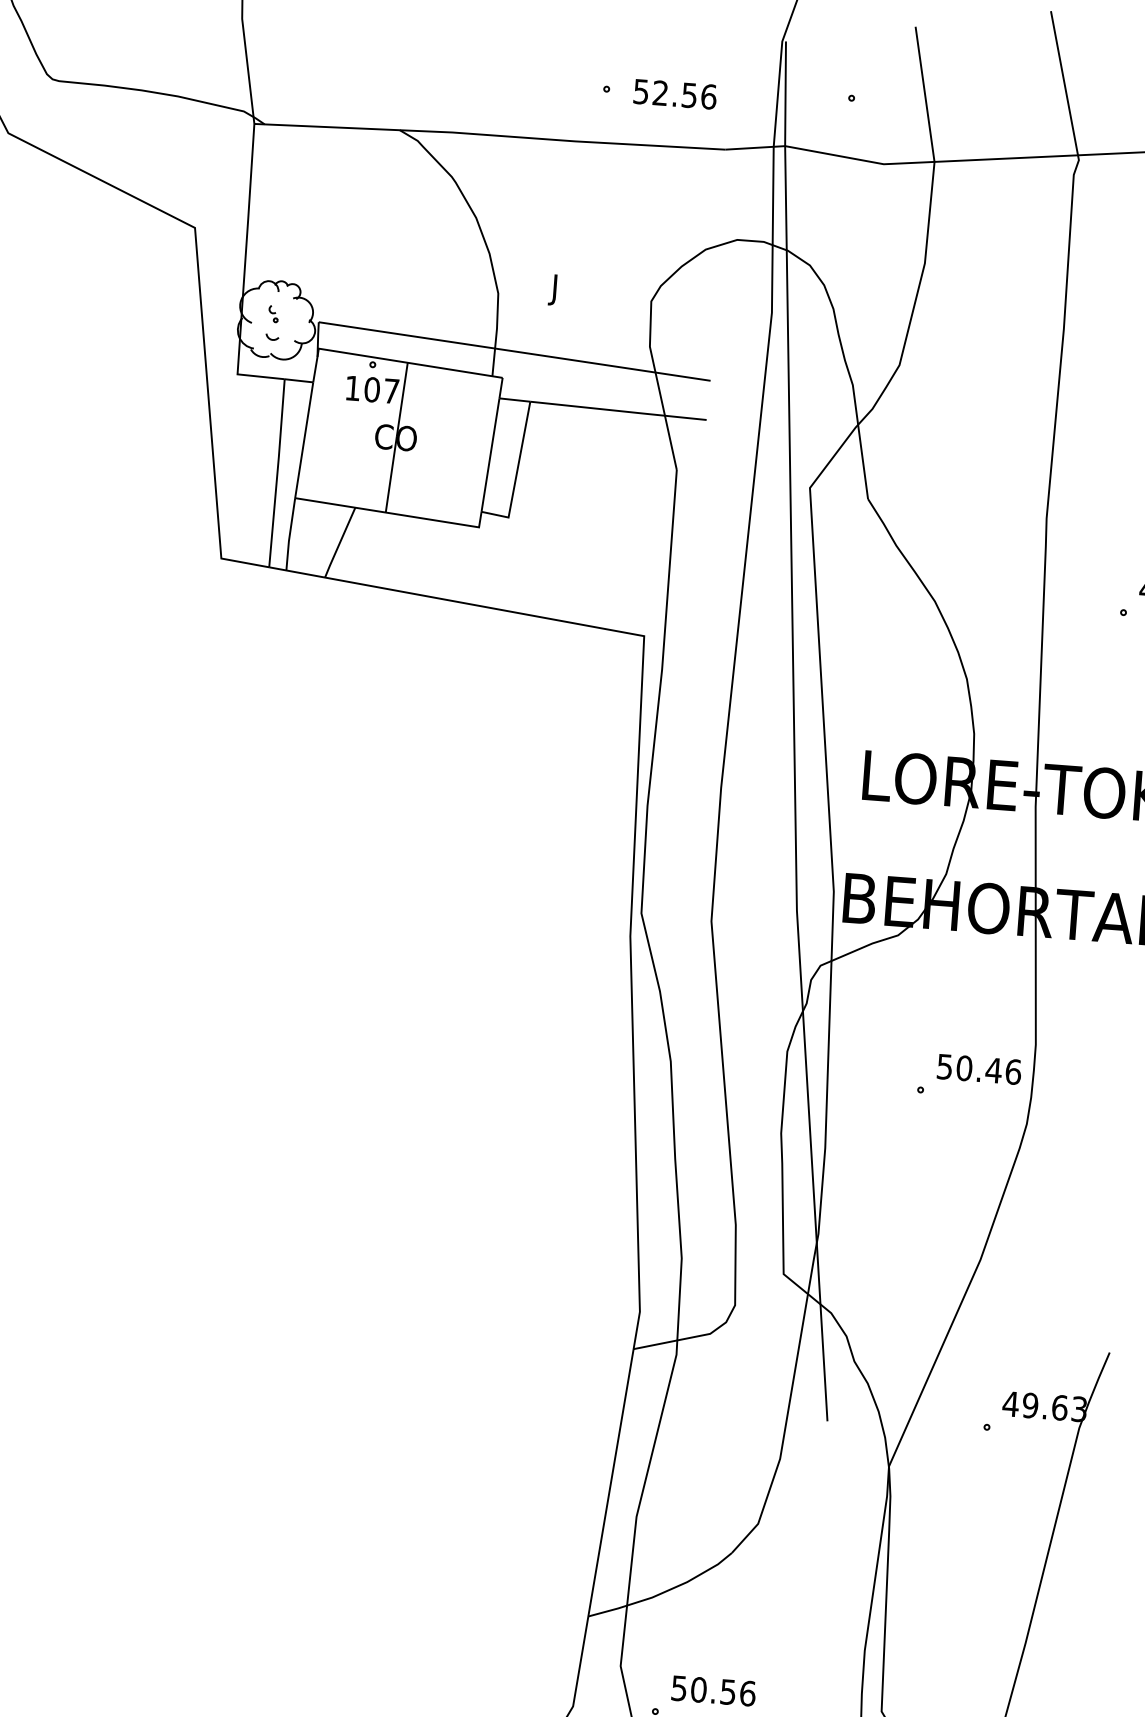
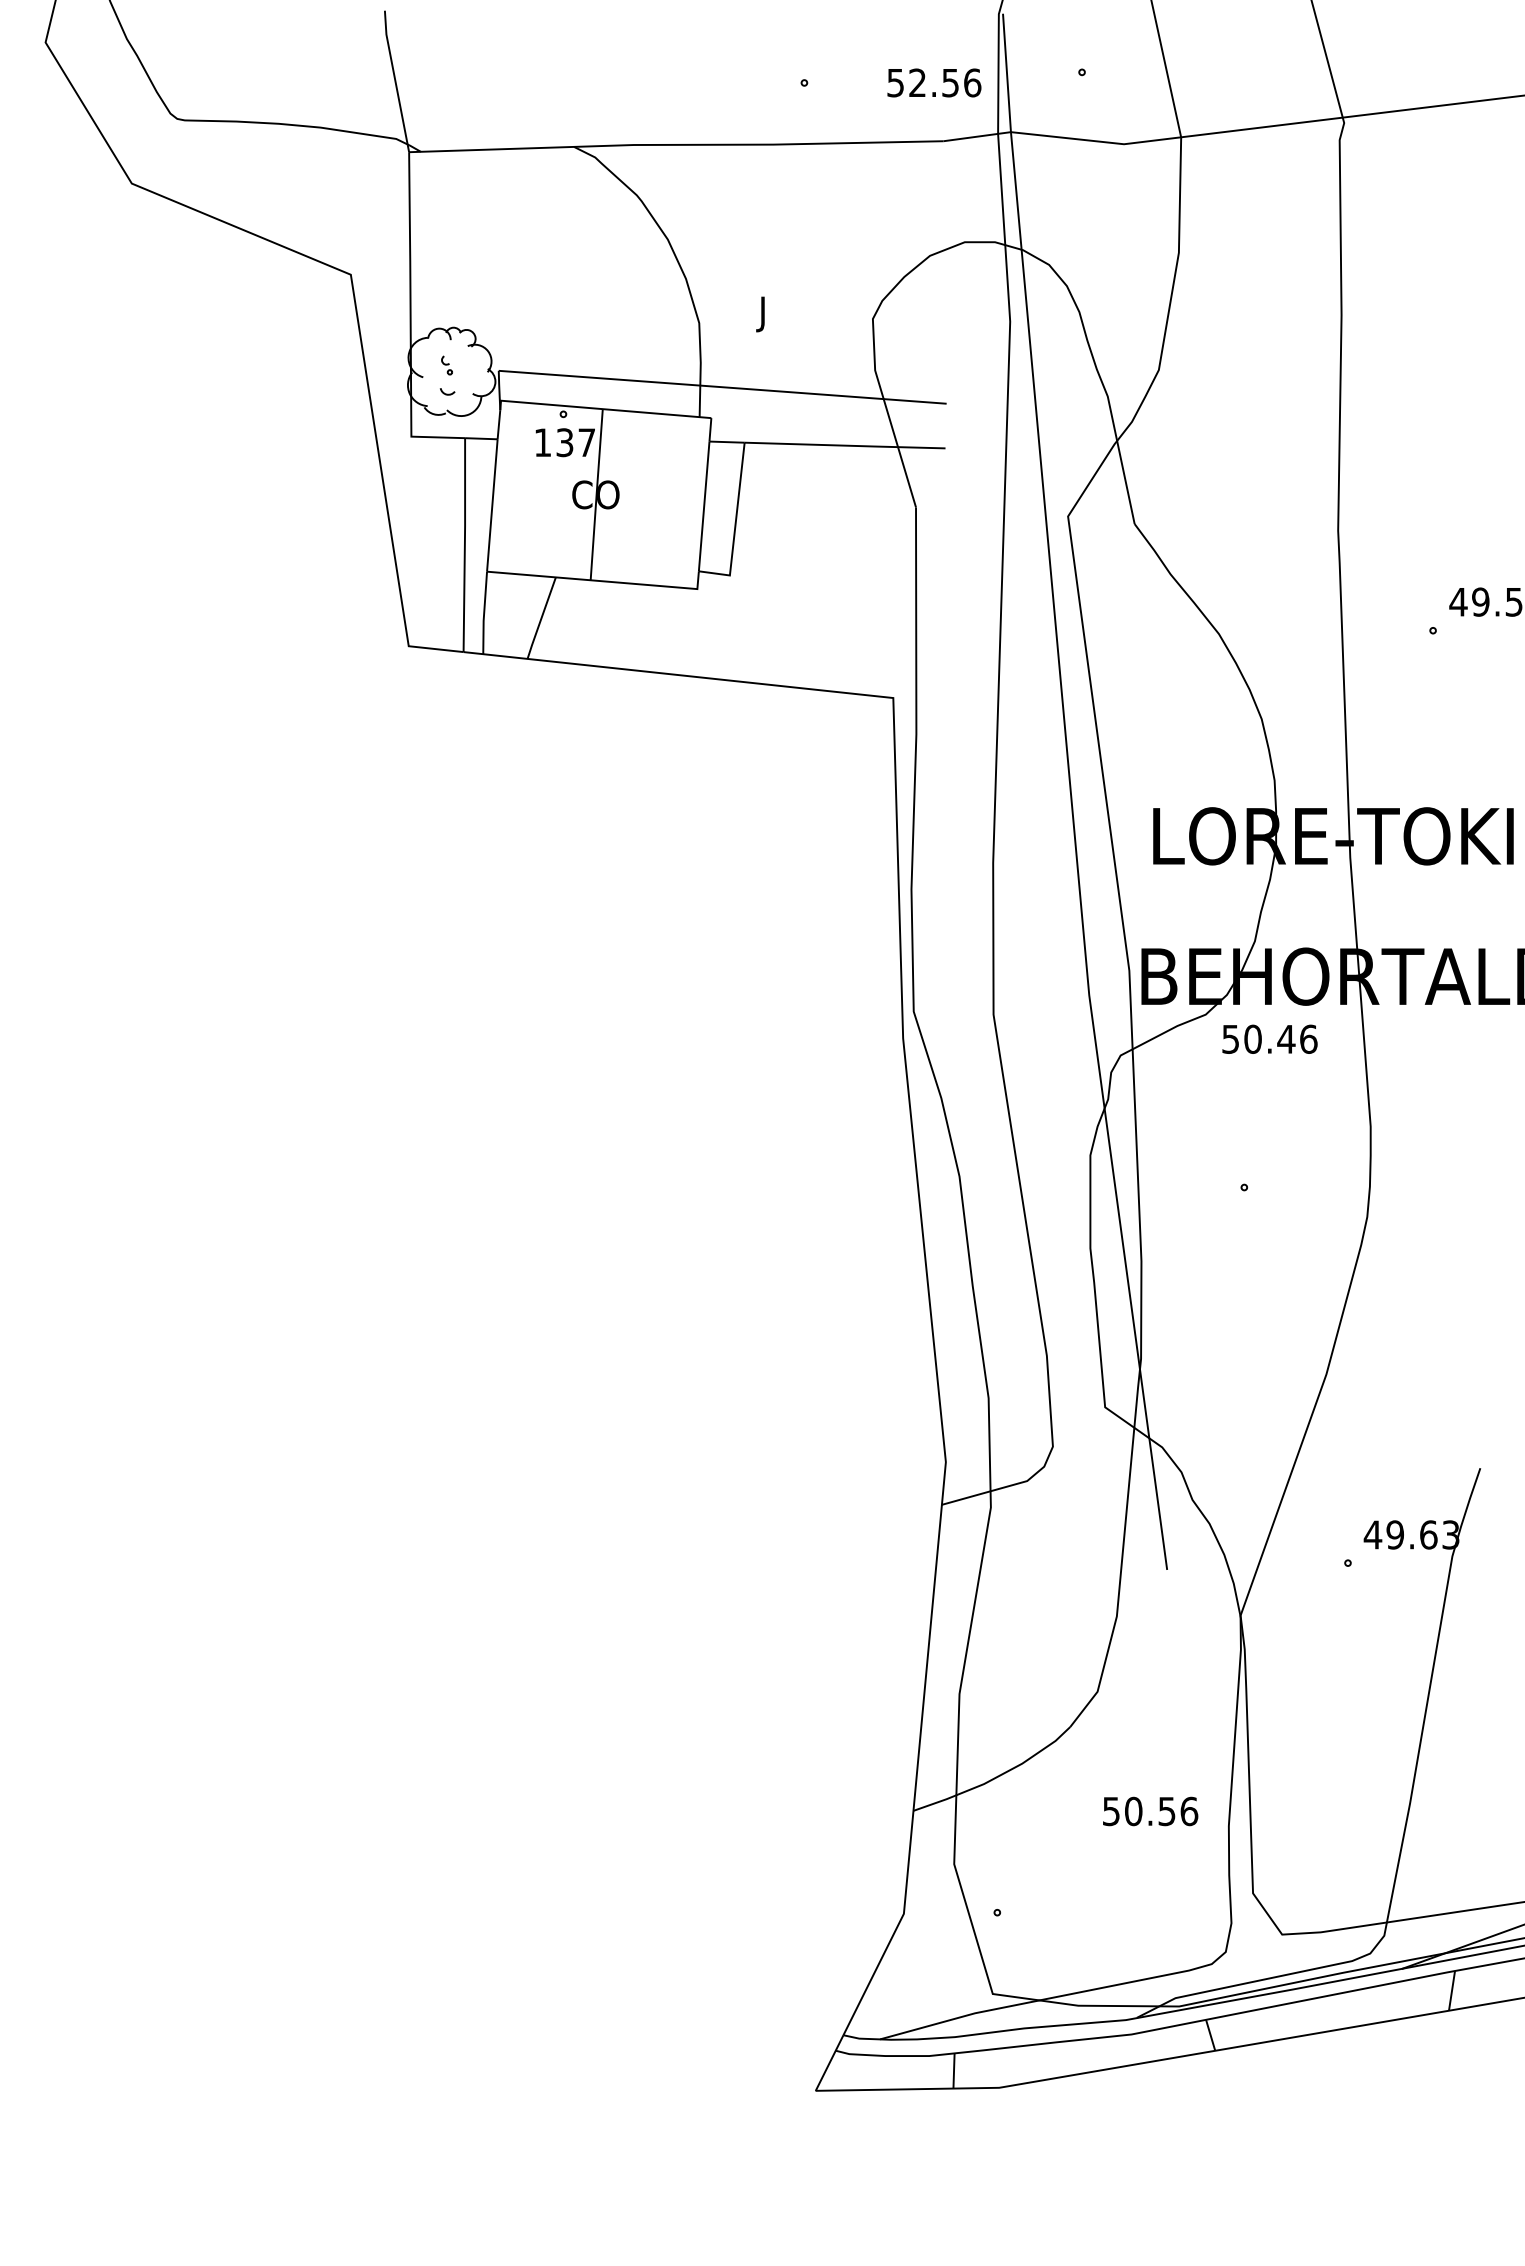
text: (675, 93) -> (934, 82), moved
text: (371, 389) -> (564, 442), 107 -> 137
text: (979, 1068) -> (1269, 1038), moved
text: (713, 1691) -> (1150, 1811), moved

